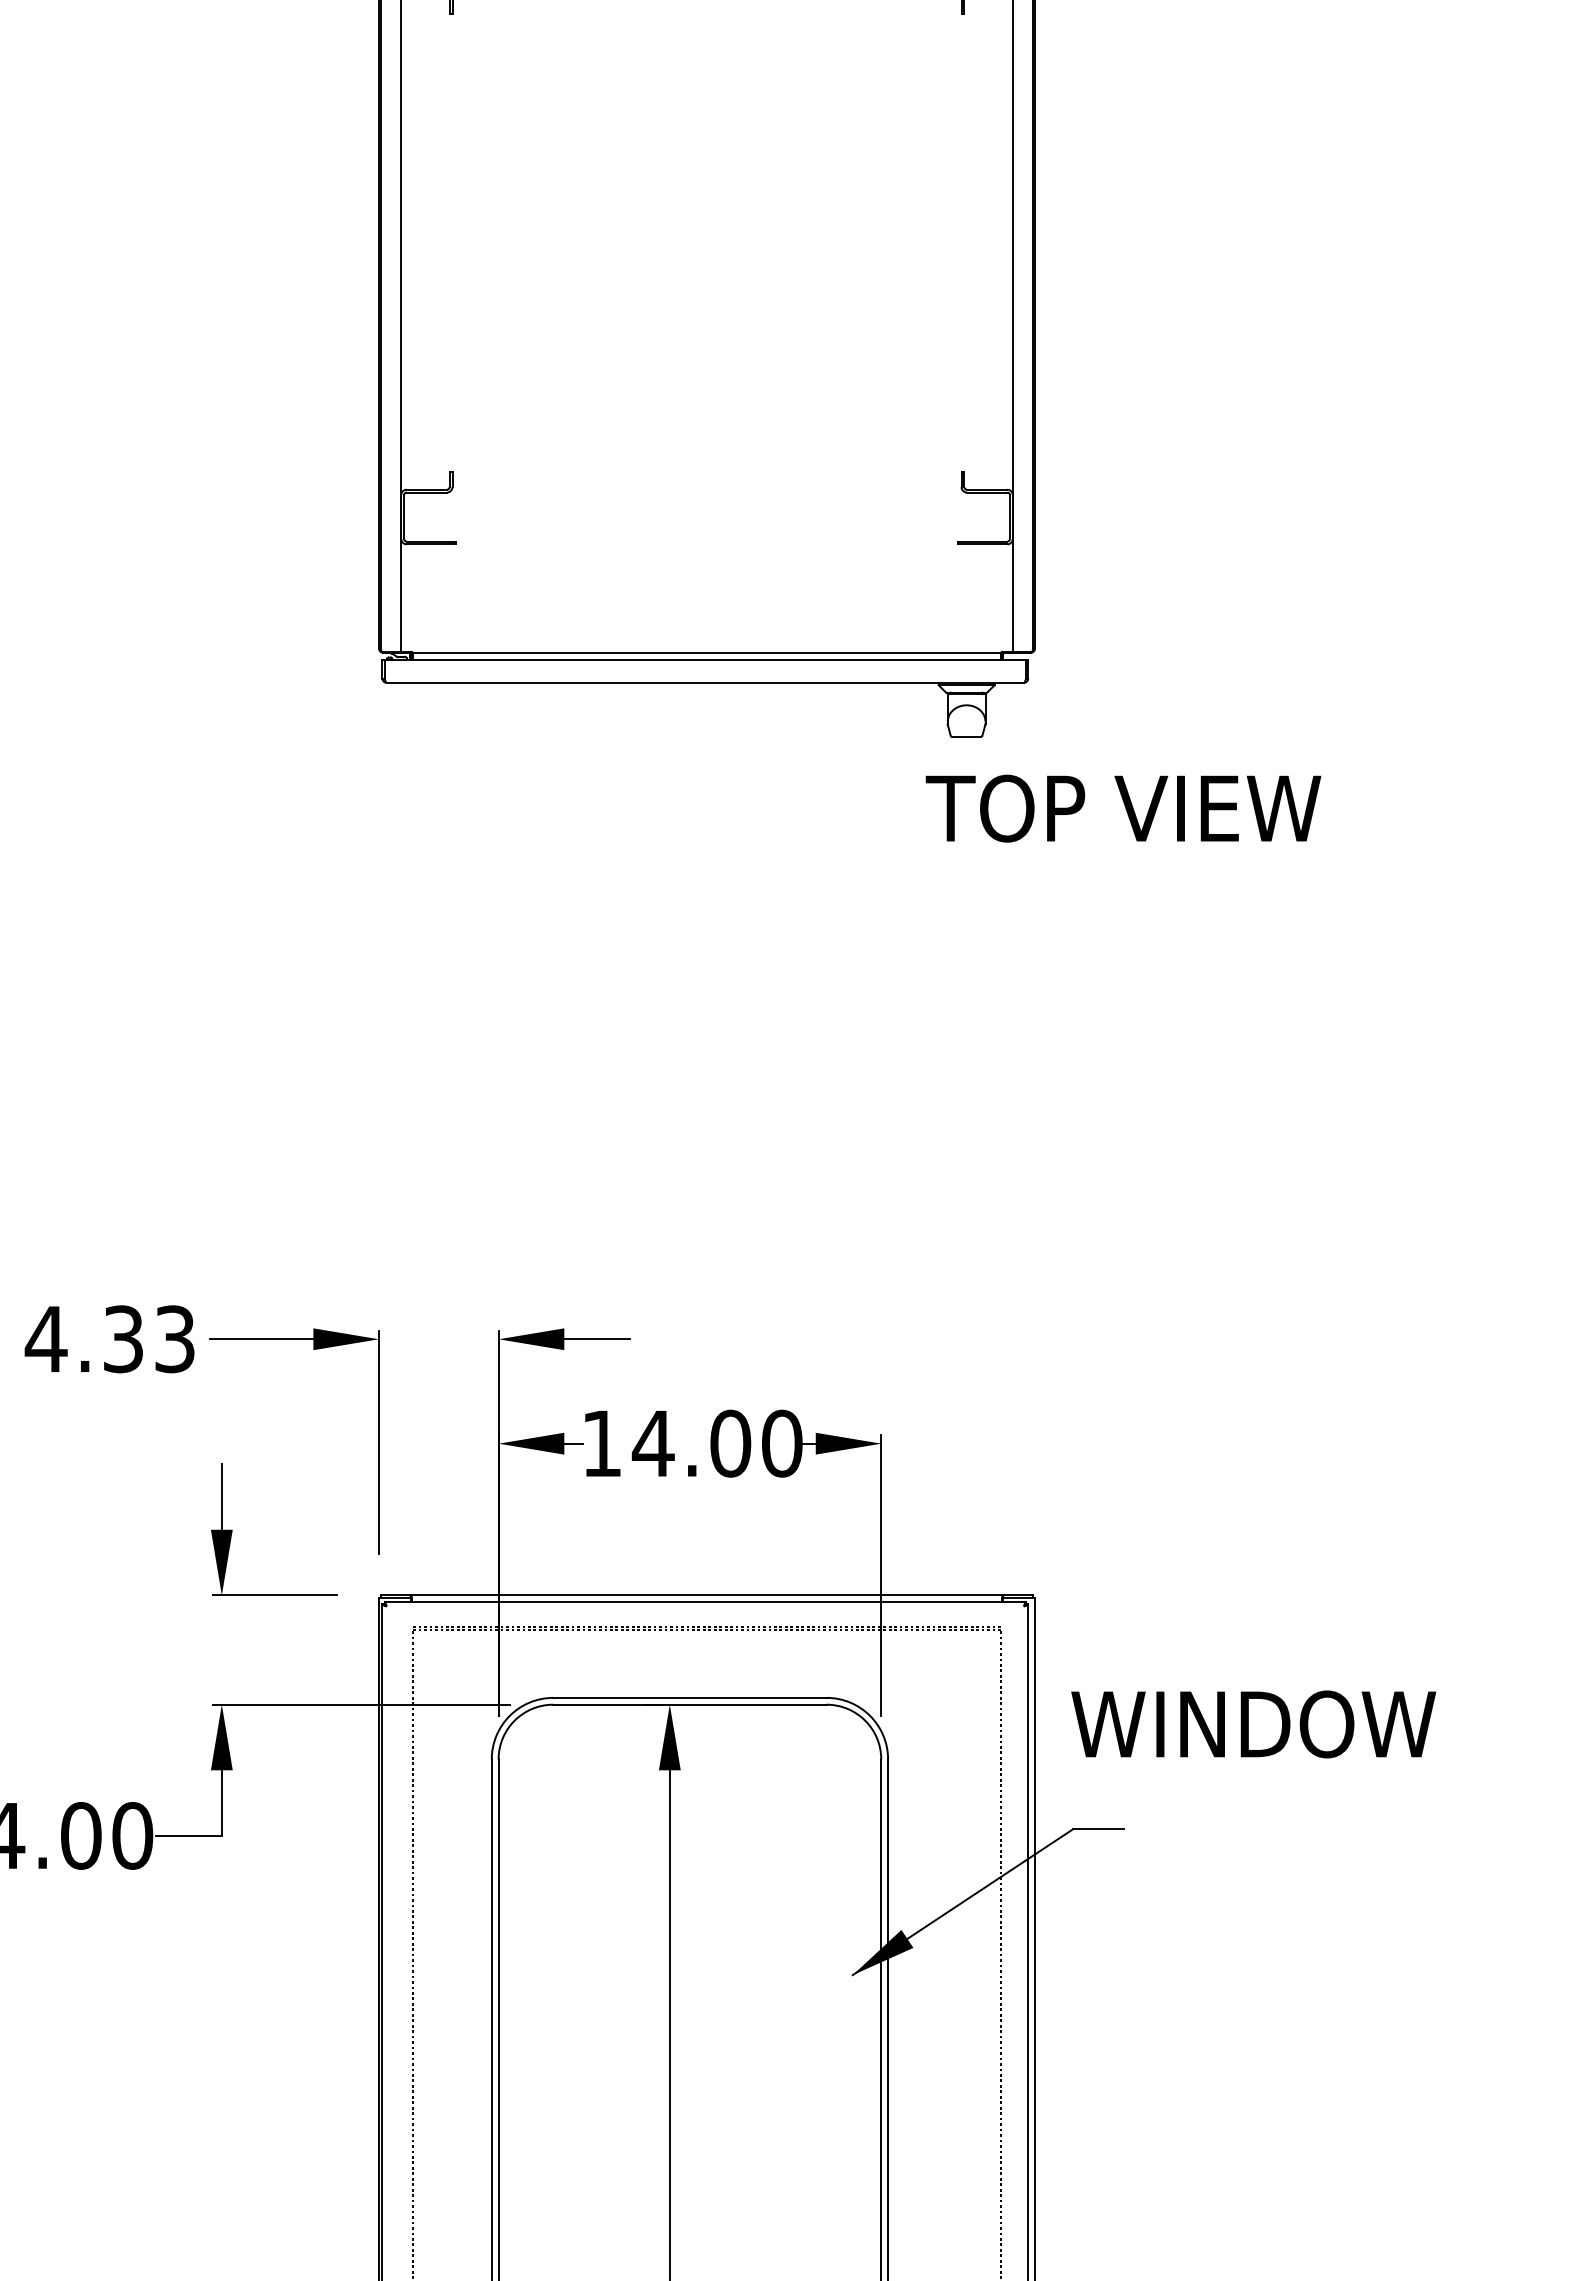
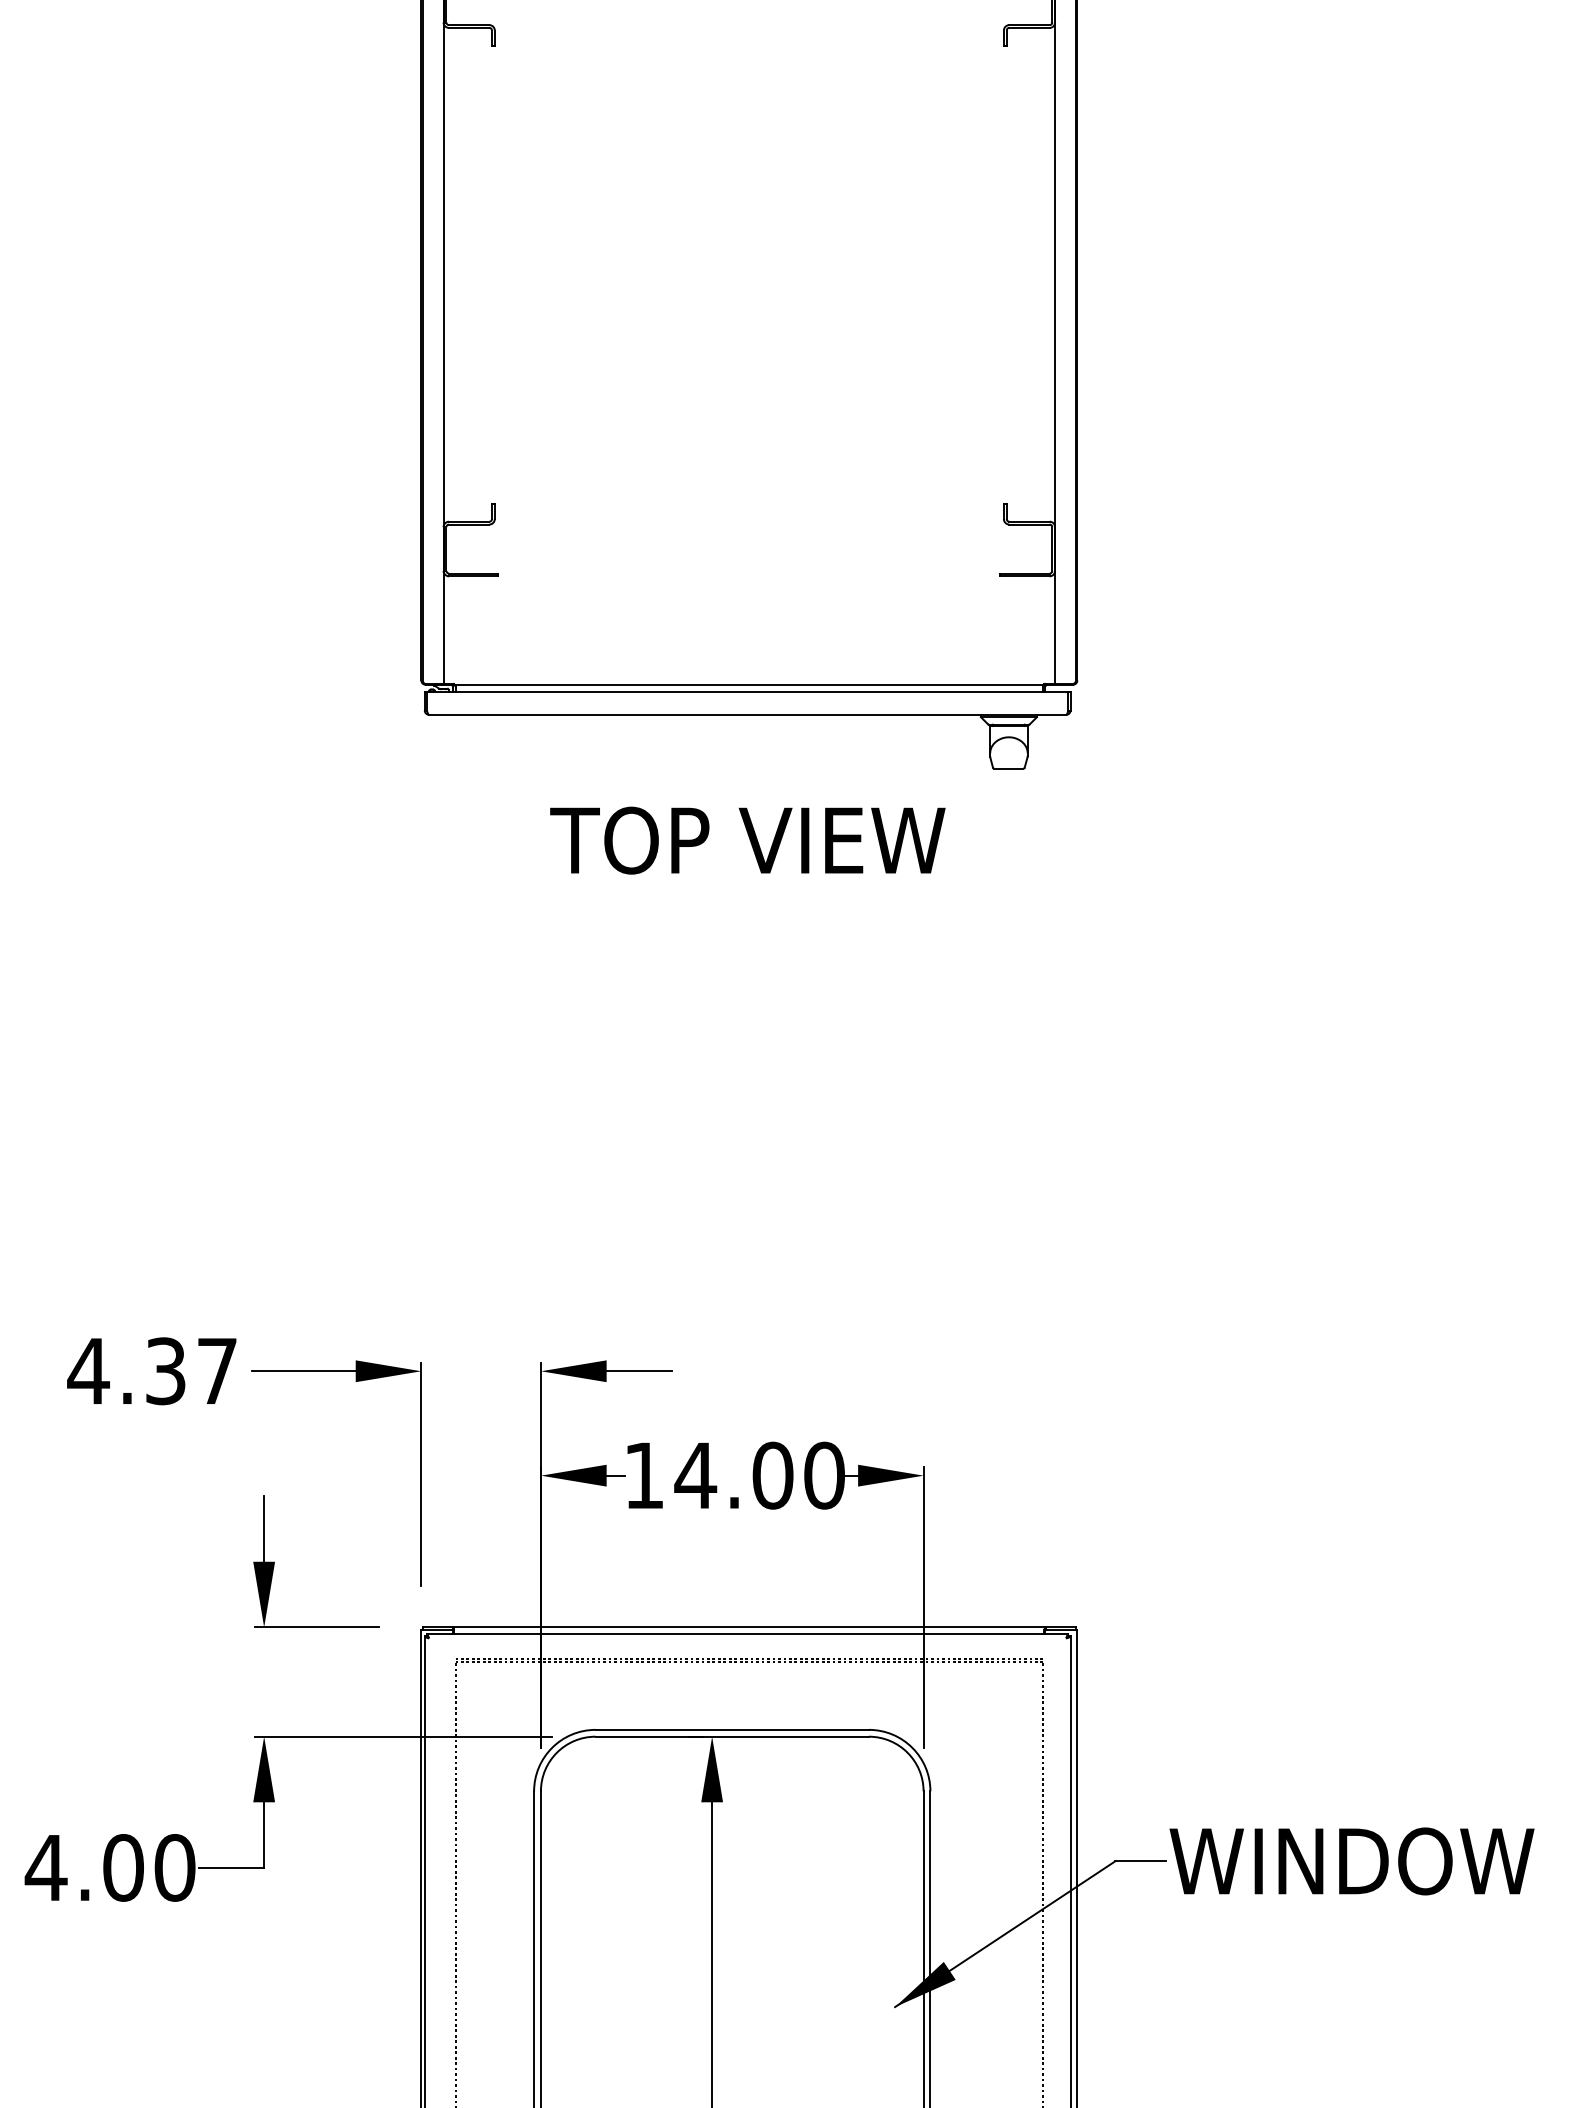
text: (1123, 808) -> (747, 840), moved
text: (174, 1339) -> (216, 1371), 4.33 -> 4.37
text: (1253, 1724) -> (1351, 1861), moved

